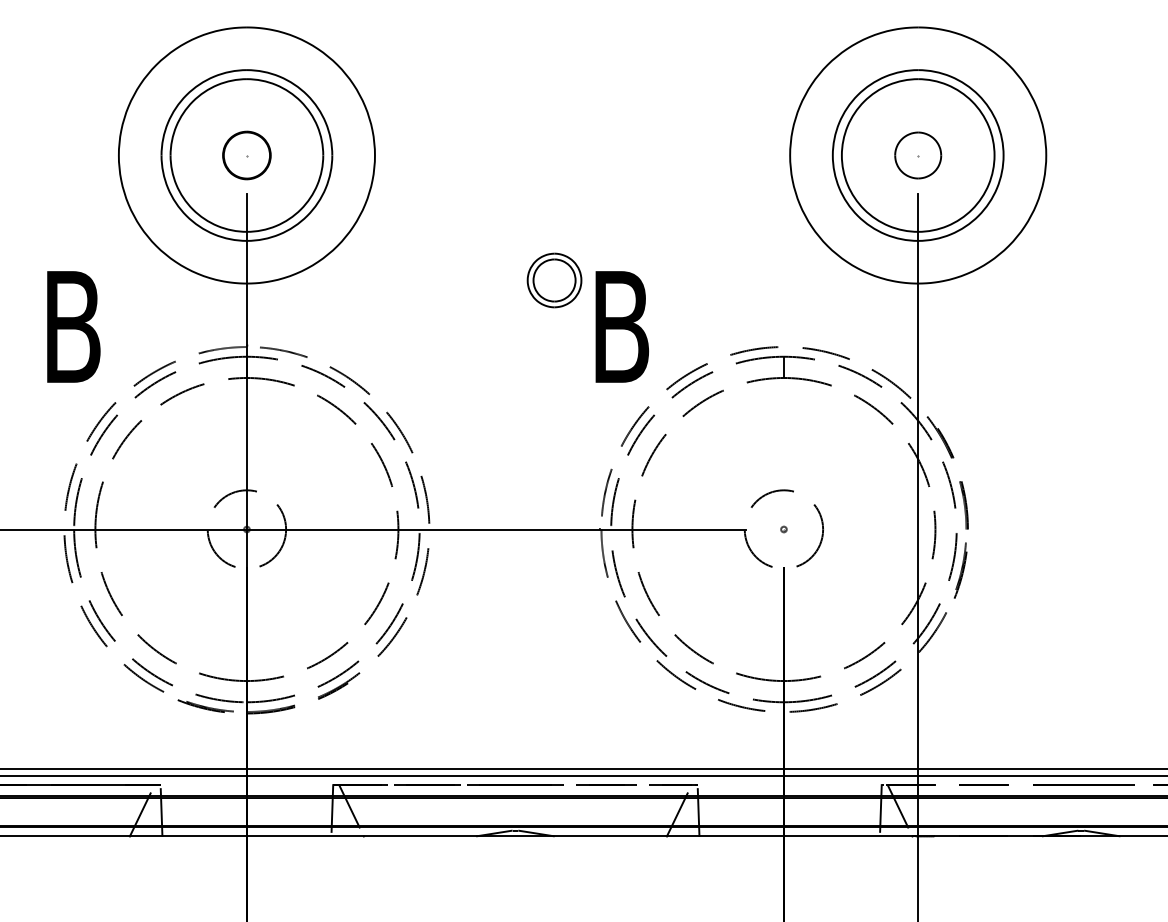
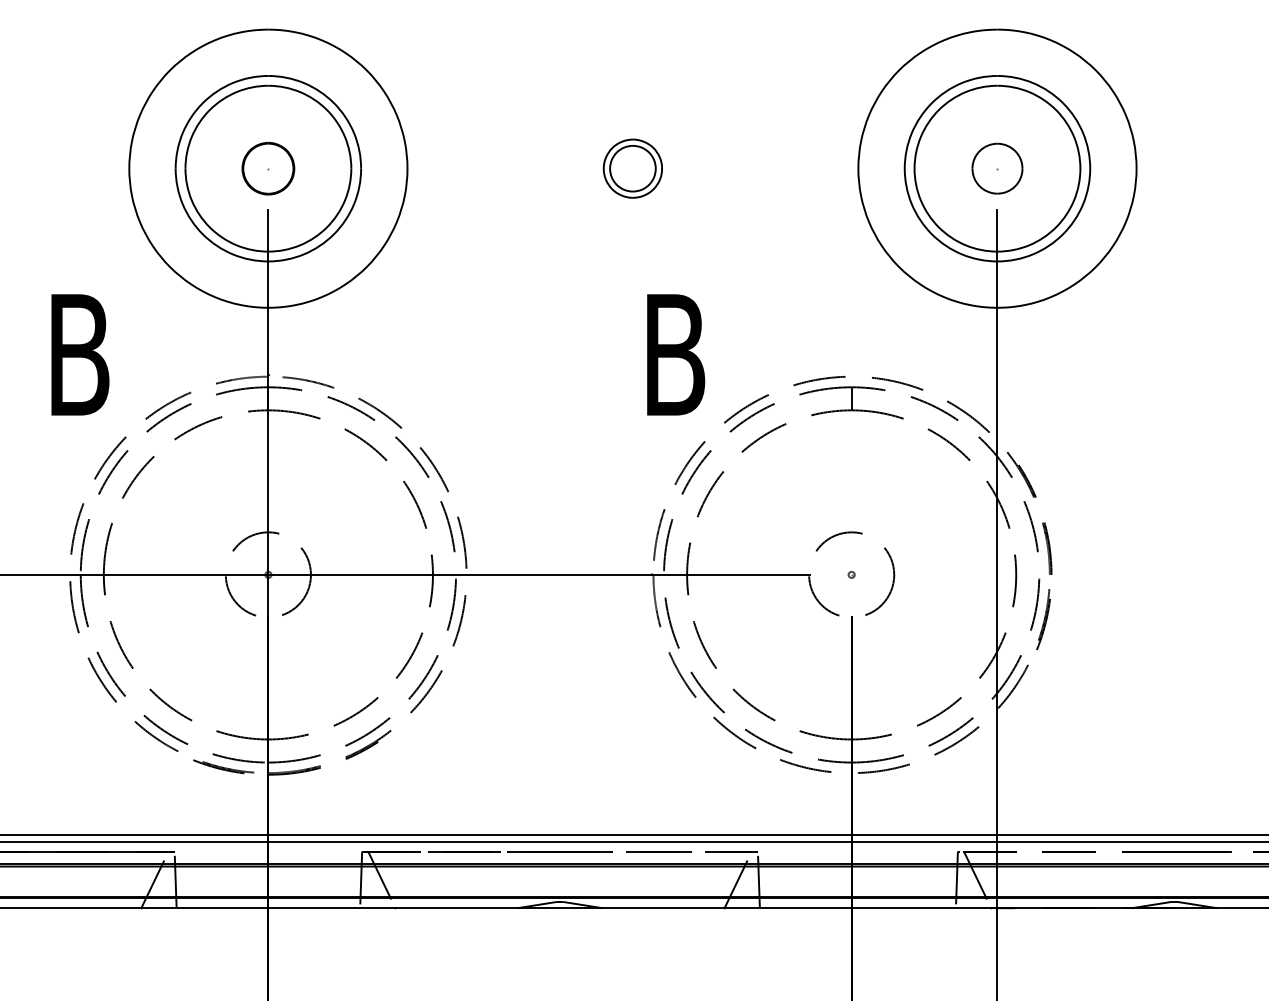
part: (554, 280) -> (632, 168), moved

